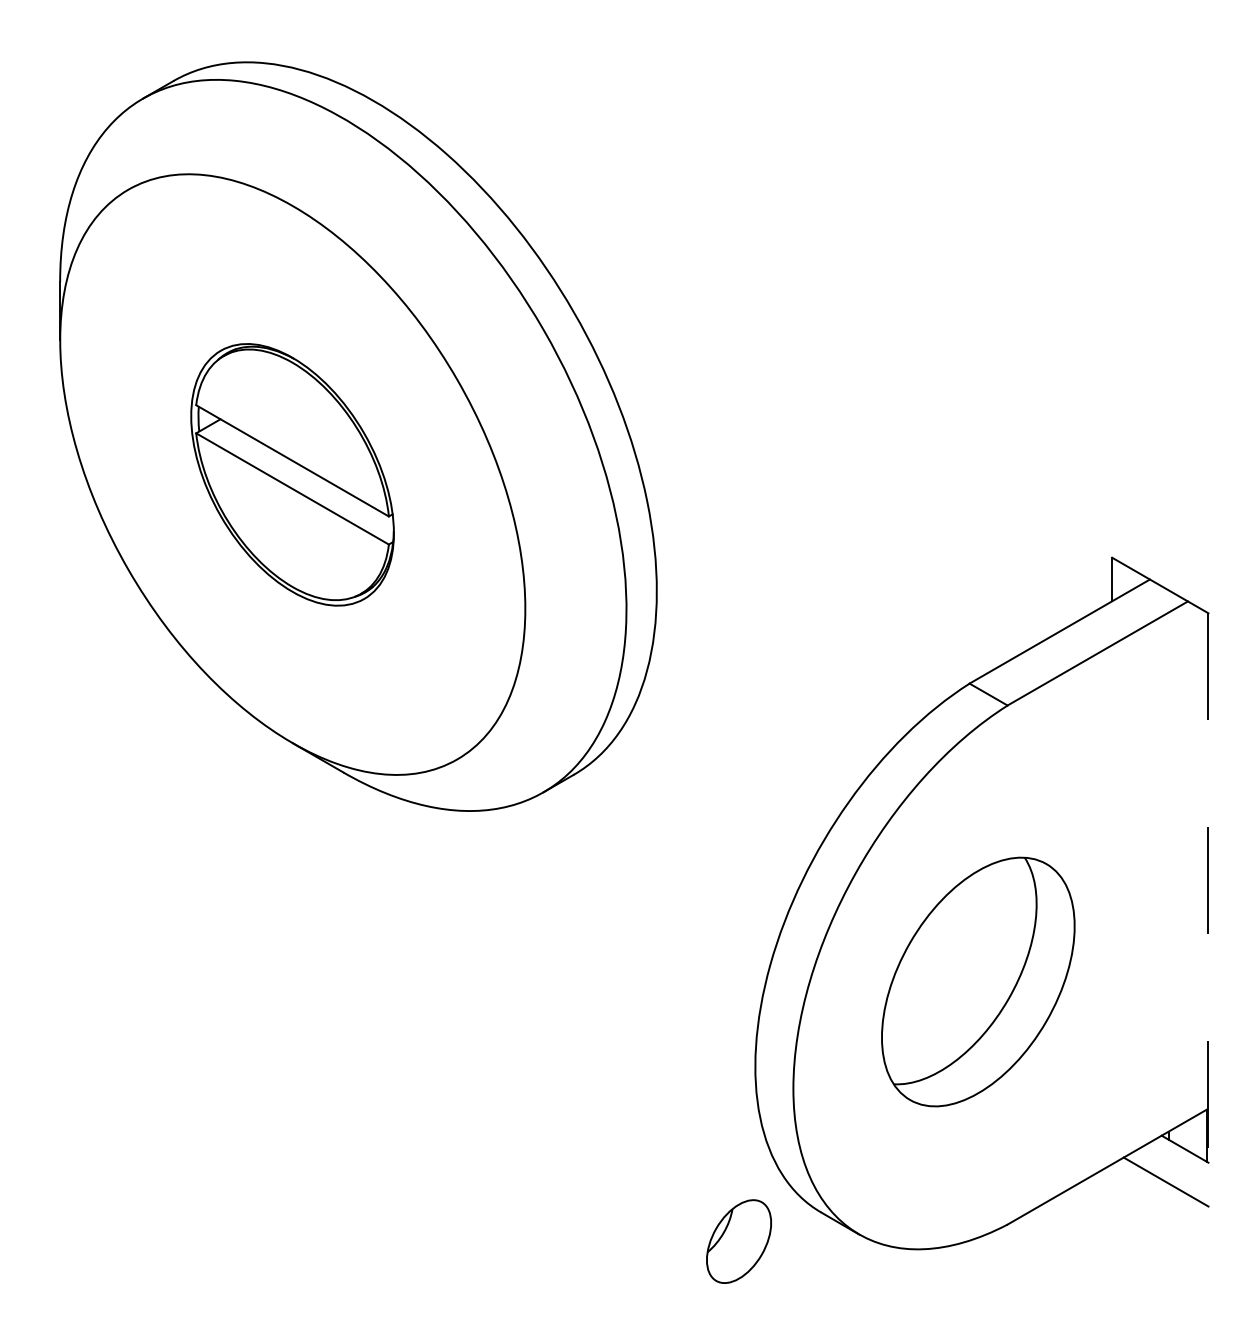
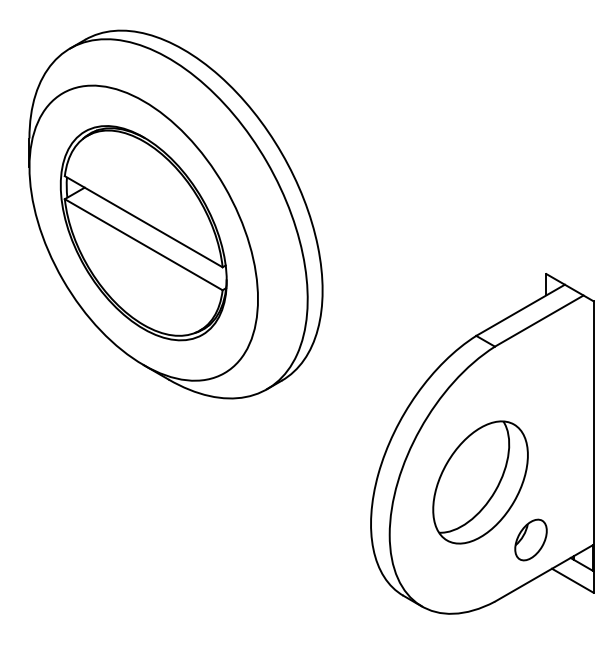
part: (292, 475) -> (143, 233), size x1.67
line: (1208, 910) -> (593, 447), dashed -> solid
part: (737, 1240) -> (530, 539), moved

